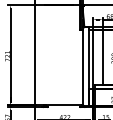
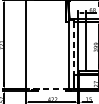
line: (88, 59) -> (73, 48), solid -> dashed
line: (58, 105) -> (46, 88), solid -> dashed

